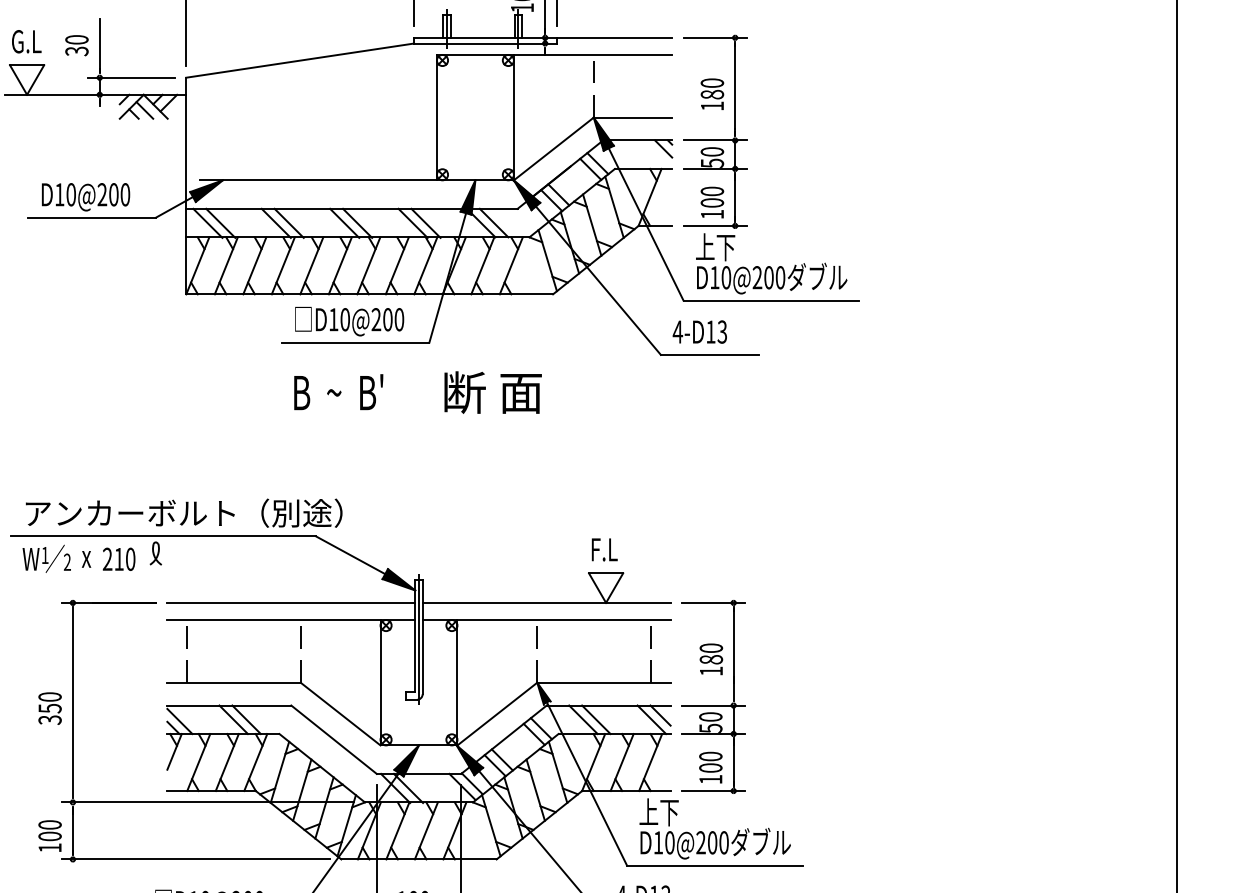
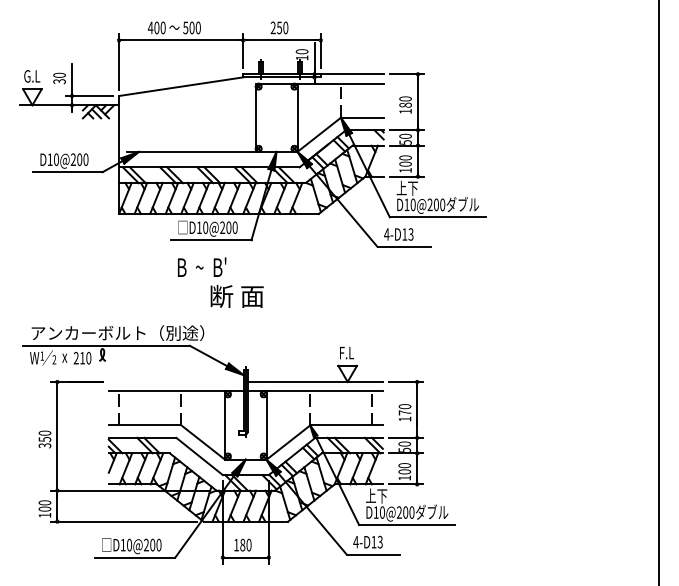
text: (491, 390) -> (236, 295), moved
line: (289, 602) -> (175, 381), removed
text: (710, 658) -> (404, 412), 180 -> 170

